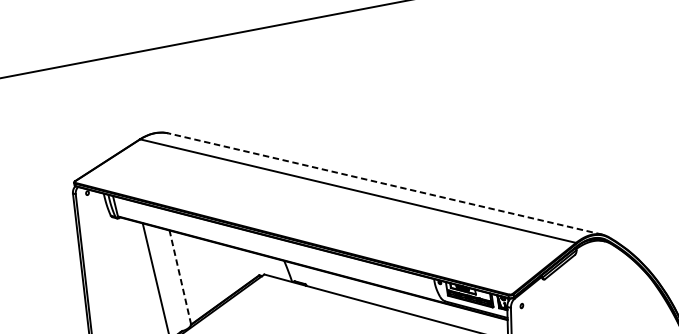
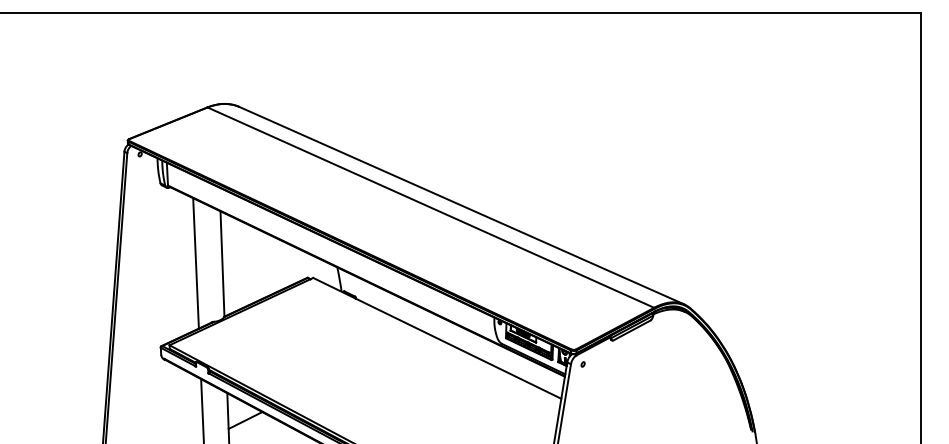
line: (385, 183) -> (461, 205), dashed -> solid
line: (180, 277) -> (222, 264), dashed -> solid

